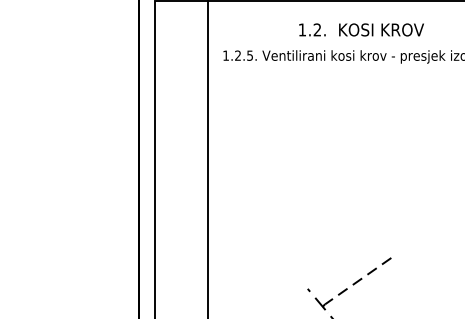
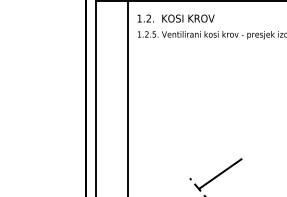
text: (360, 29) -> (175, 18), moved
line: (358, 281) -> (221, 173), dashed -> solid

